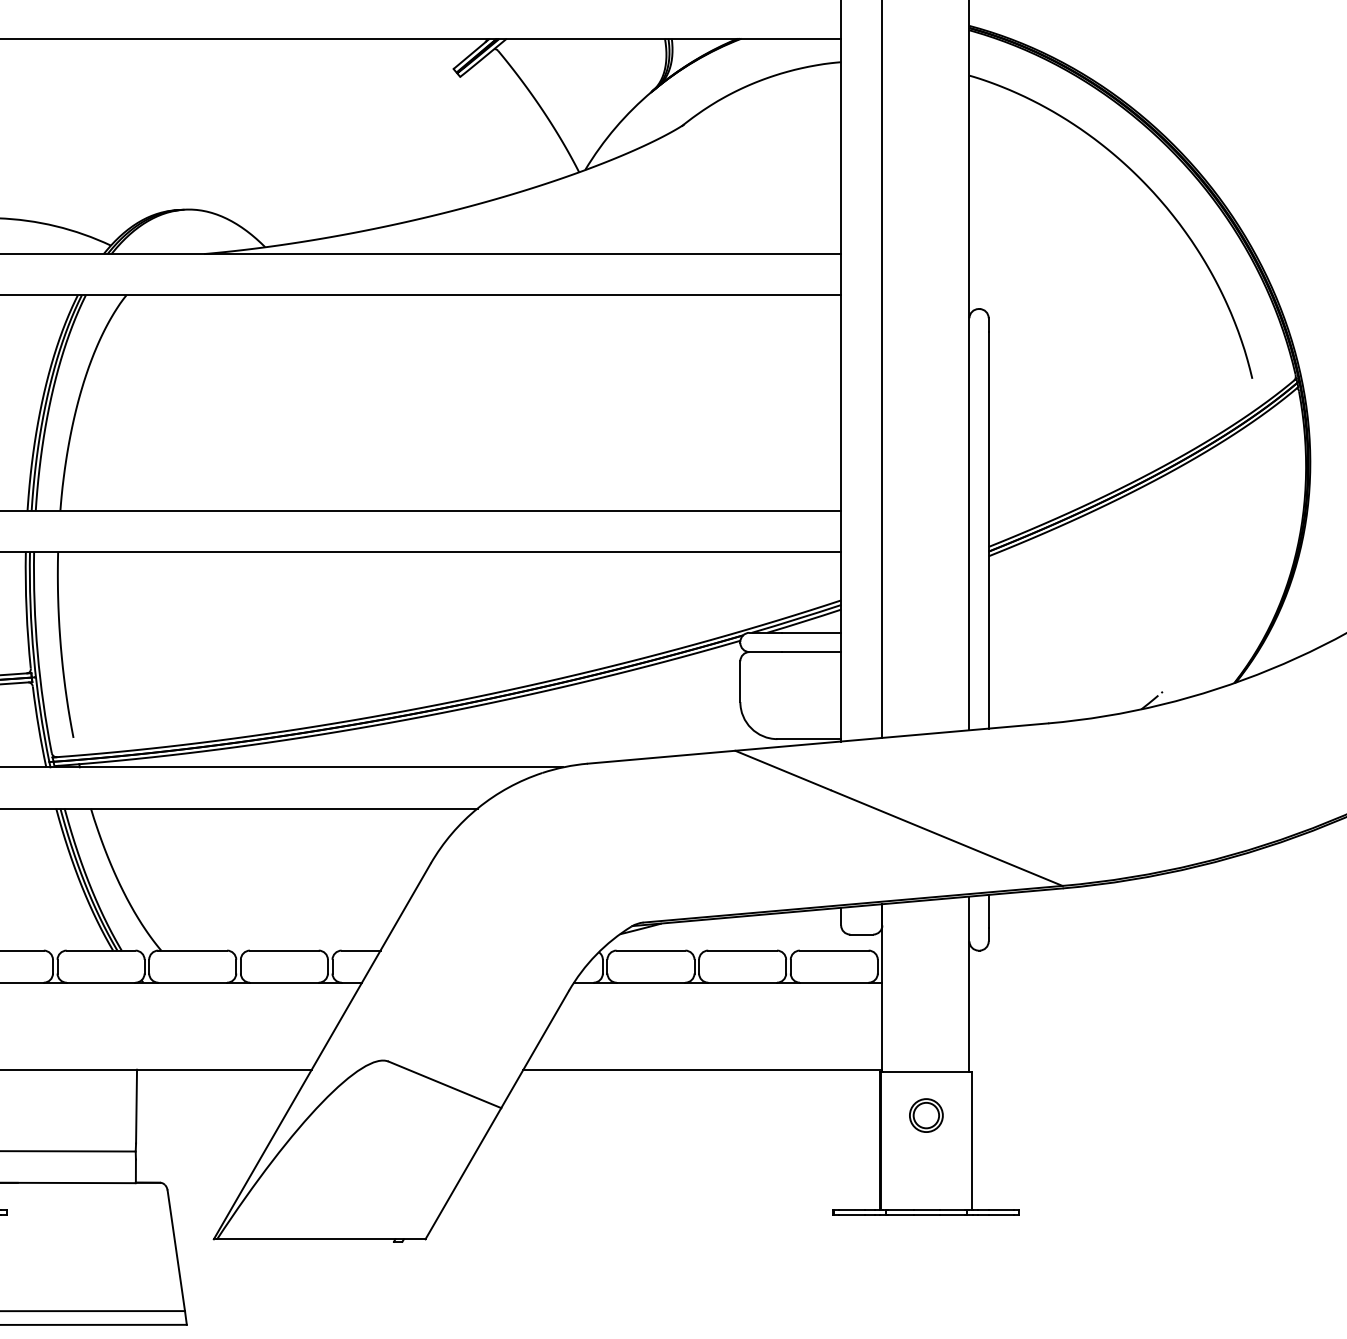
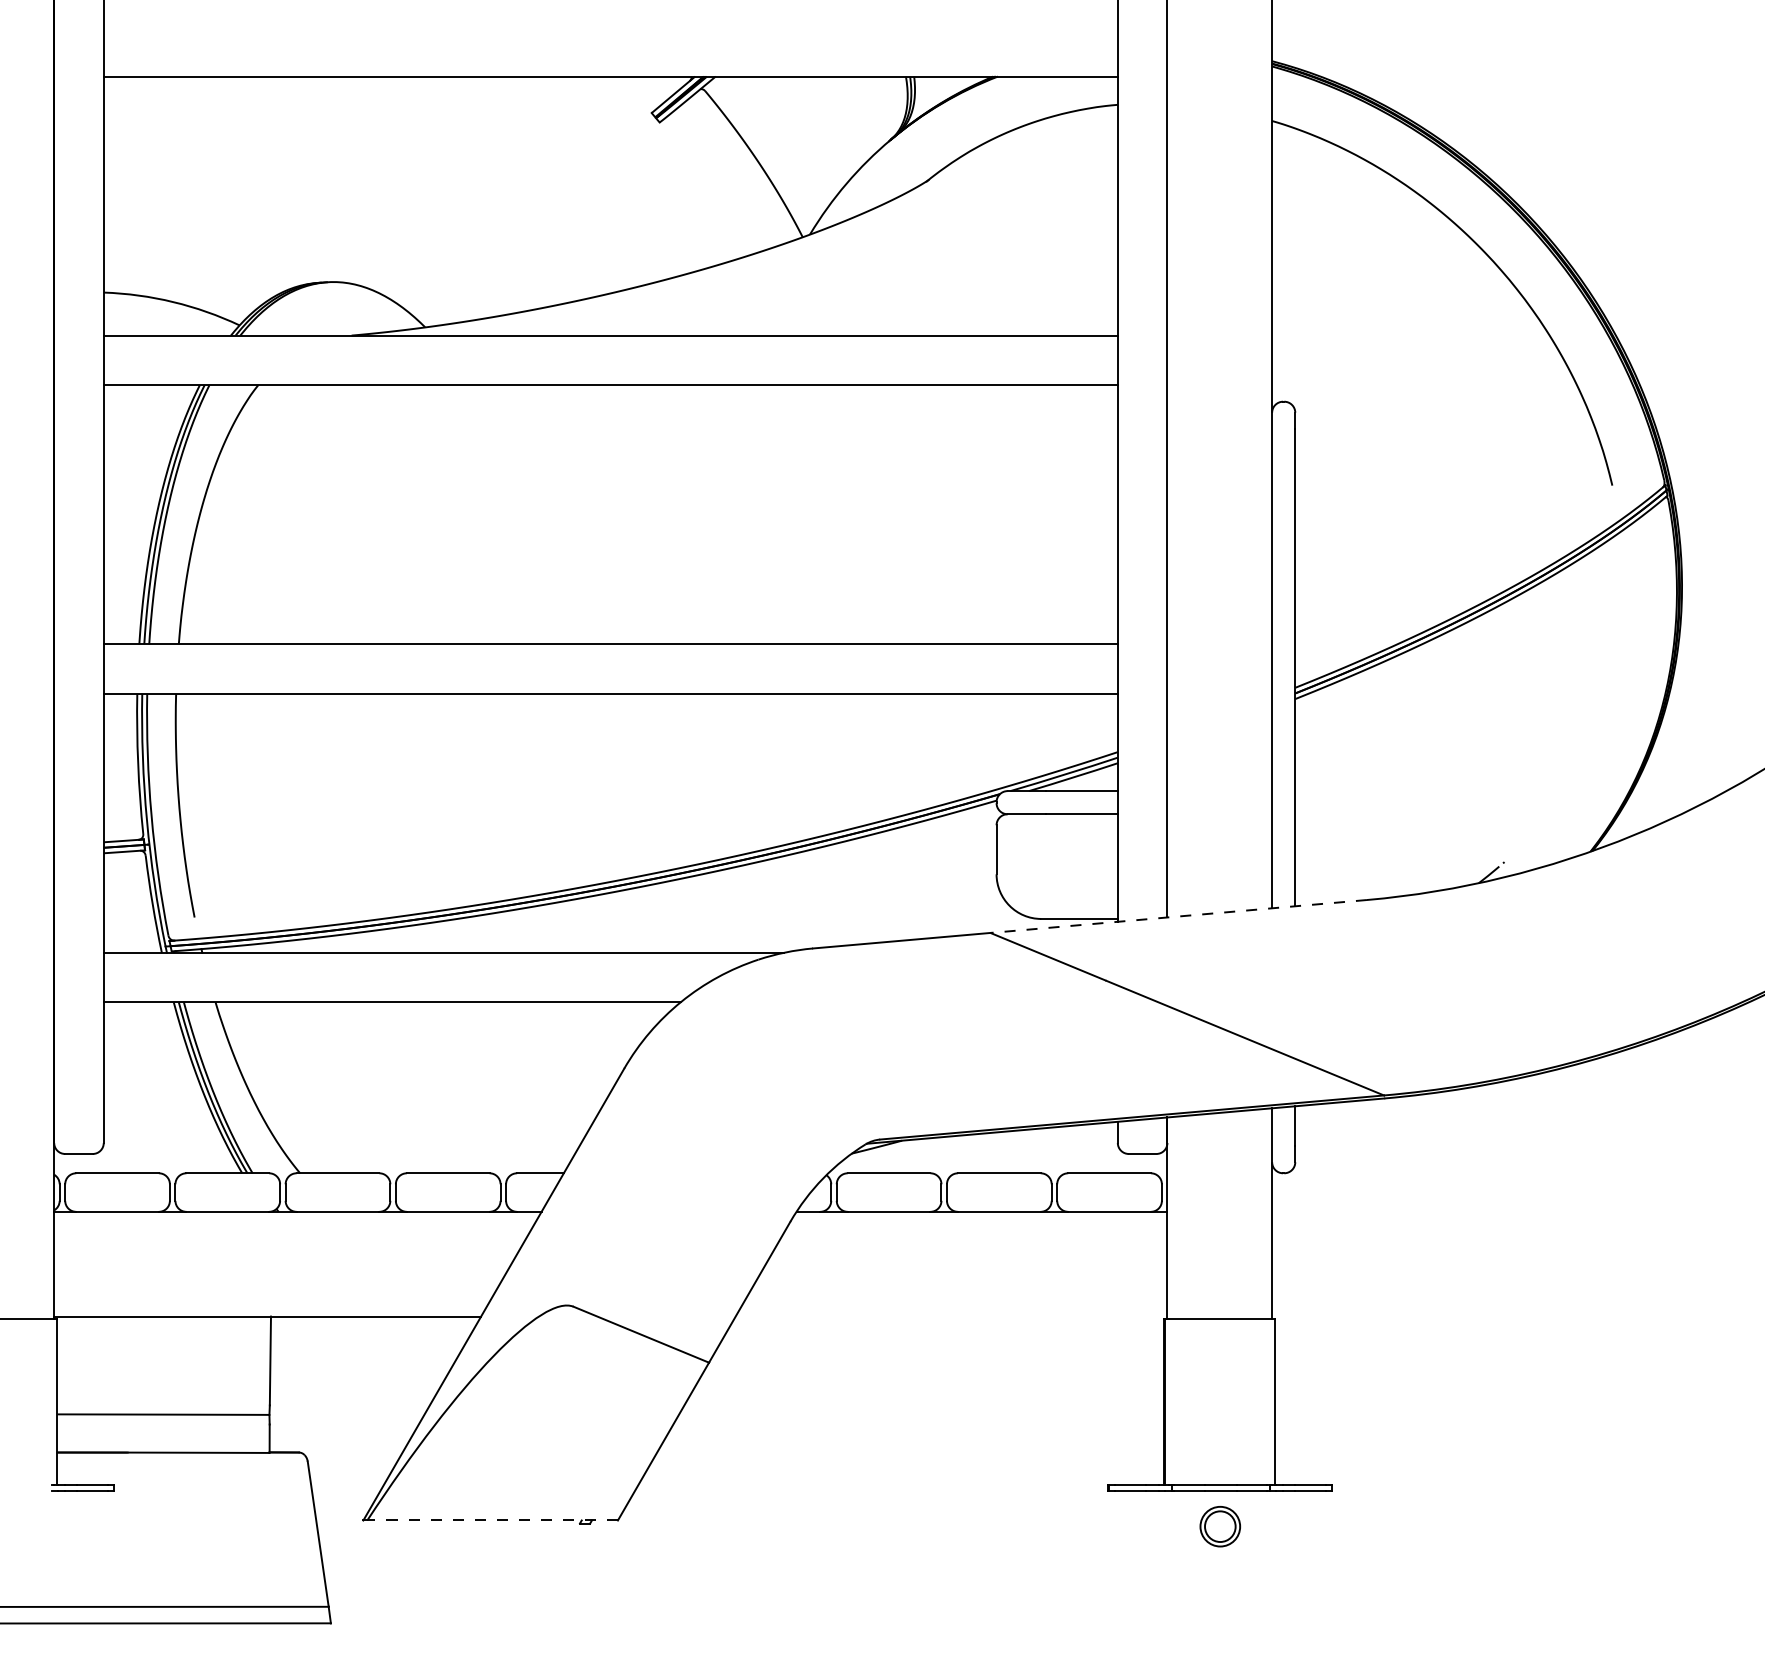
line: (891, 737) -> (1178, 916), solid -> dashed
line: (702, 1069) -> (951, 1316), removed
part: (926, 1115) -> (1220, 1526), moved
line: (321, 1239) -> (492, 1520), solid -> dashed

